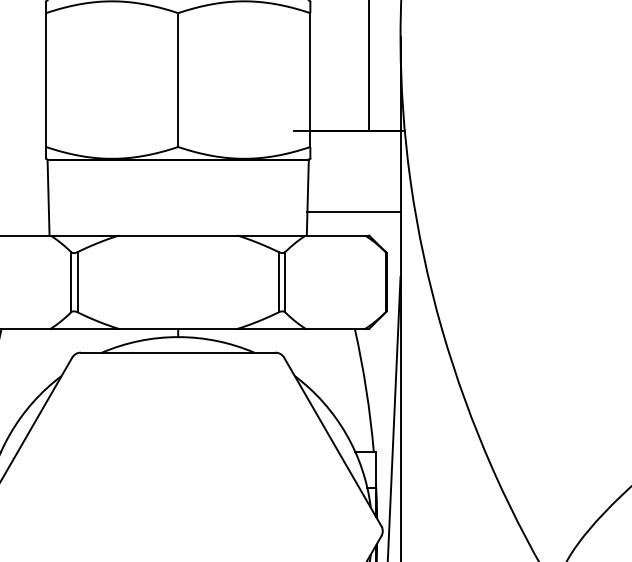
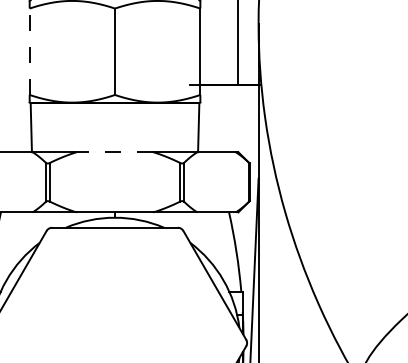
line: (45, 79) -> (29, 51), solid -> dashed
line: (353, 211) -> (228, 136), removed
line: (177, 236) -> (114, 152), solid -> dashed

